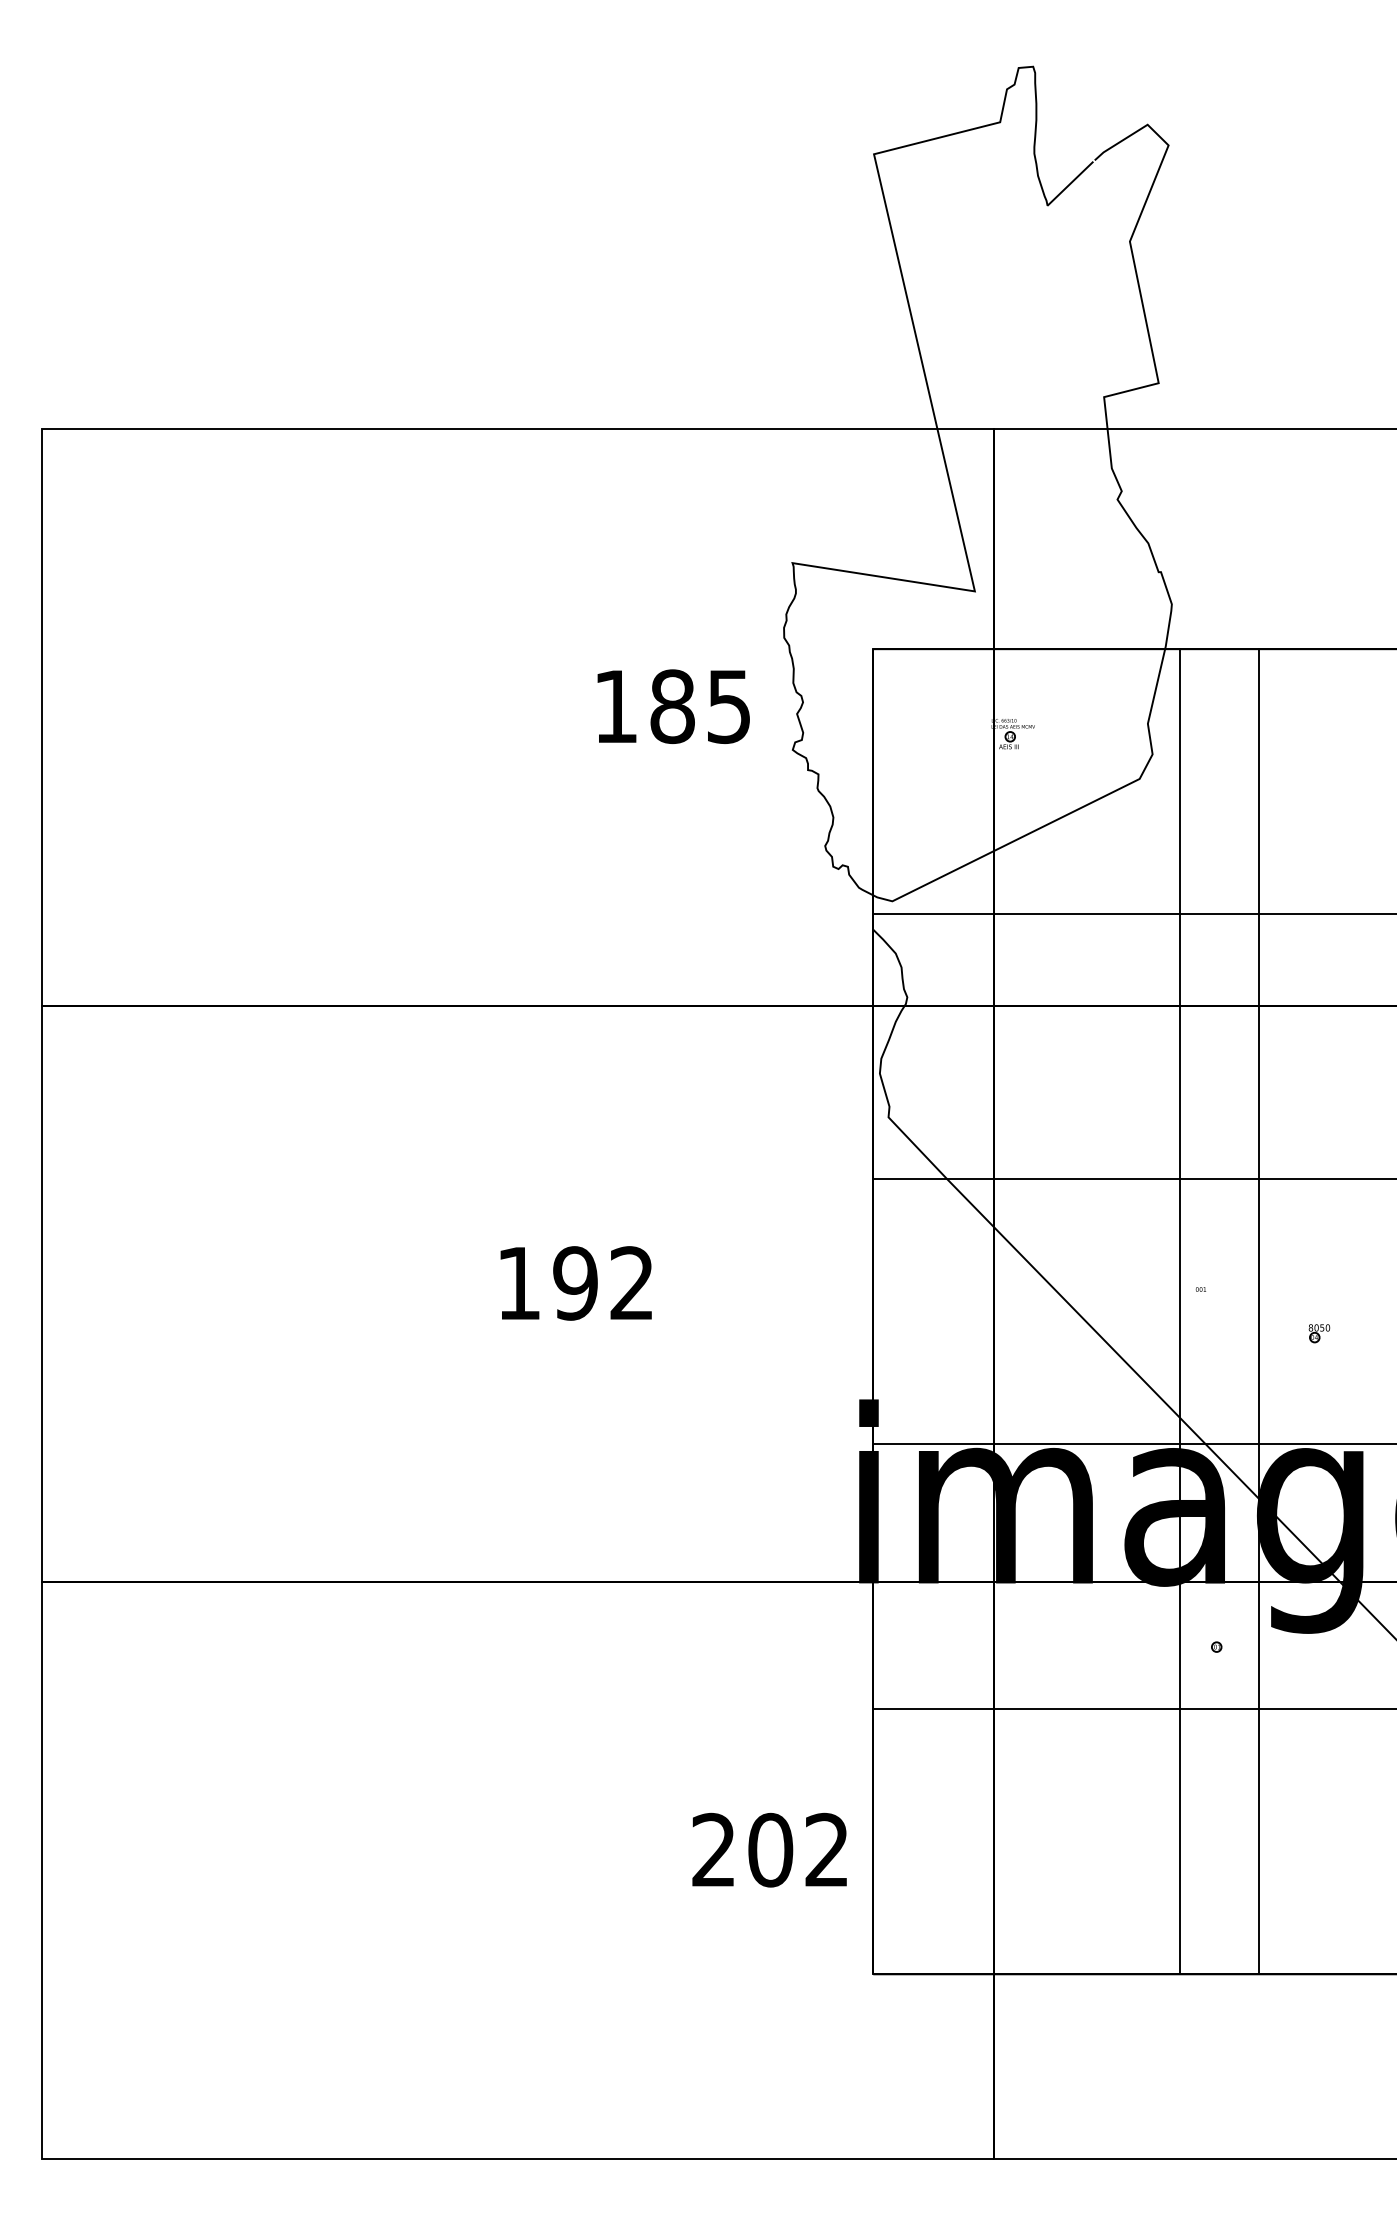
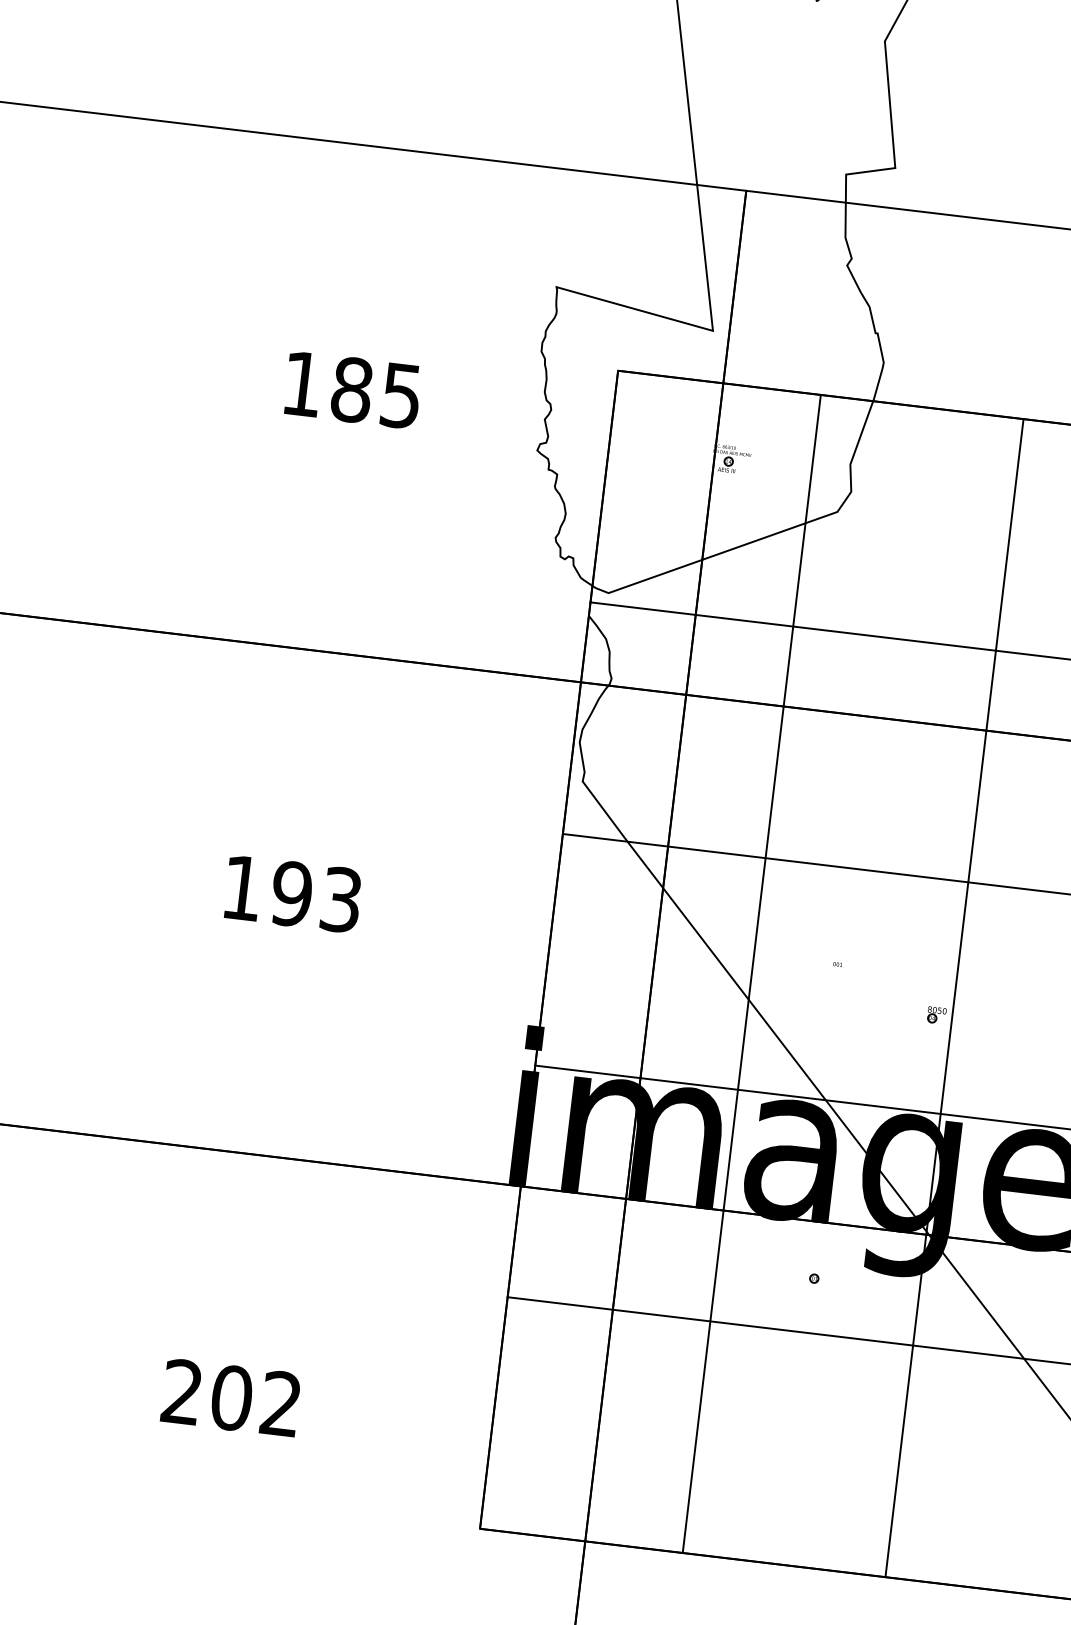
text: (673, 706) -> (352, 389), moved
text: (631, 1283) -> (340, 899), 192 -> 193
line: (1180, 1311) -> (752, 973), moved
line: (1259, 1311) -> (954, 997), moved
text: (769, 1849) -> (230, 1397), moved

